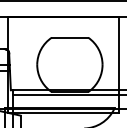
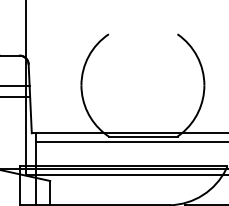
line: (69, 37) -> (142, 33), removed

